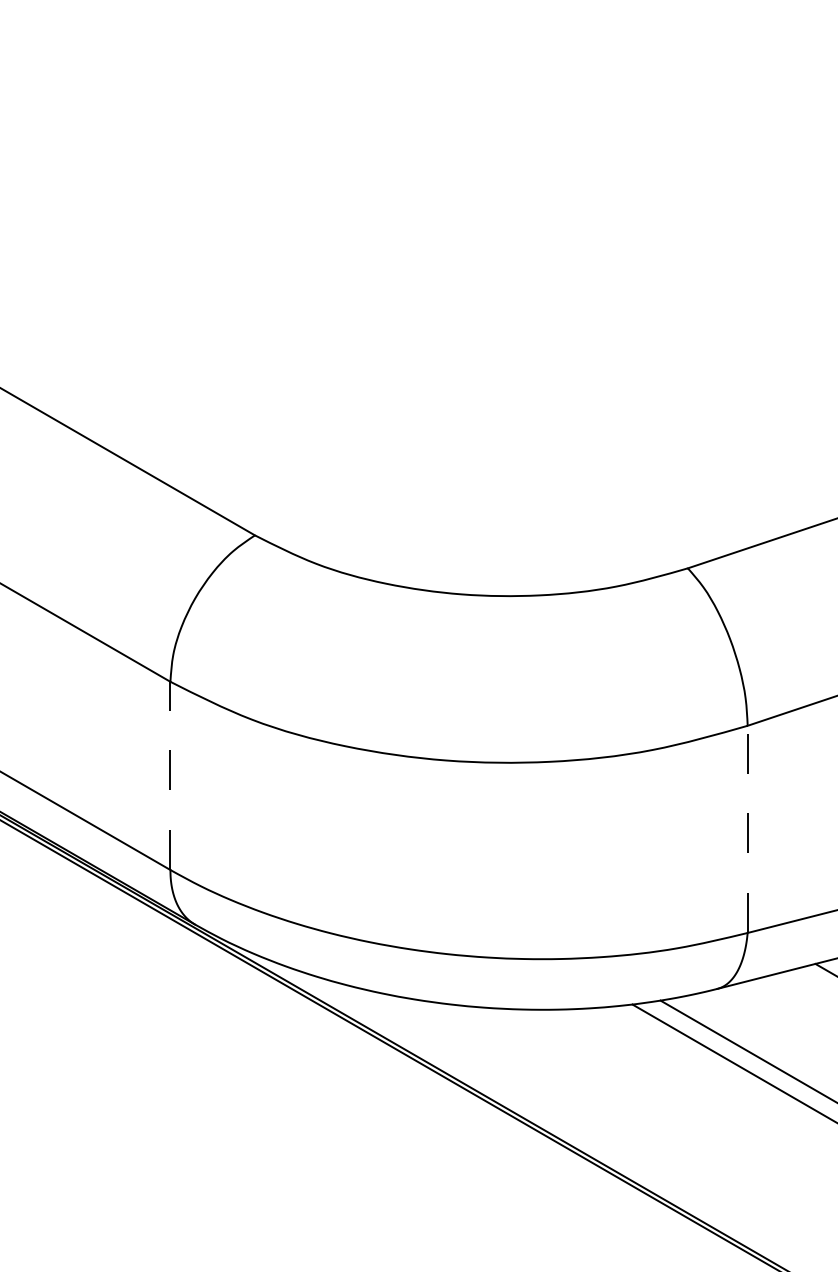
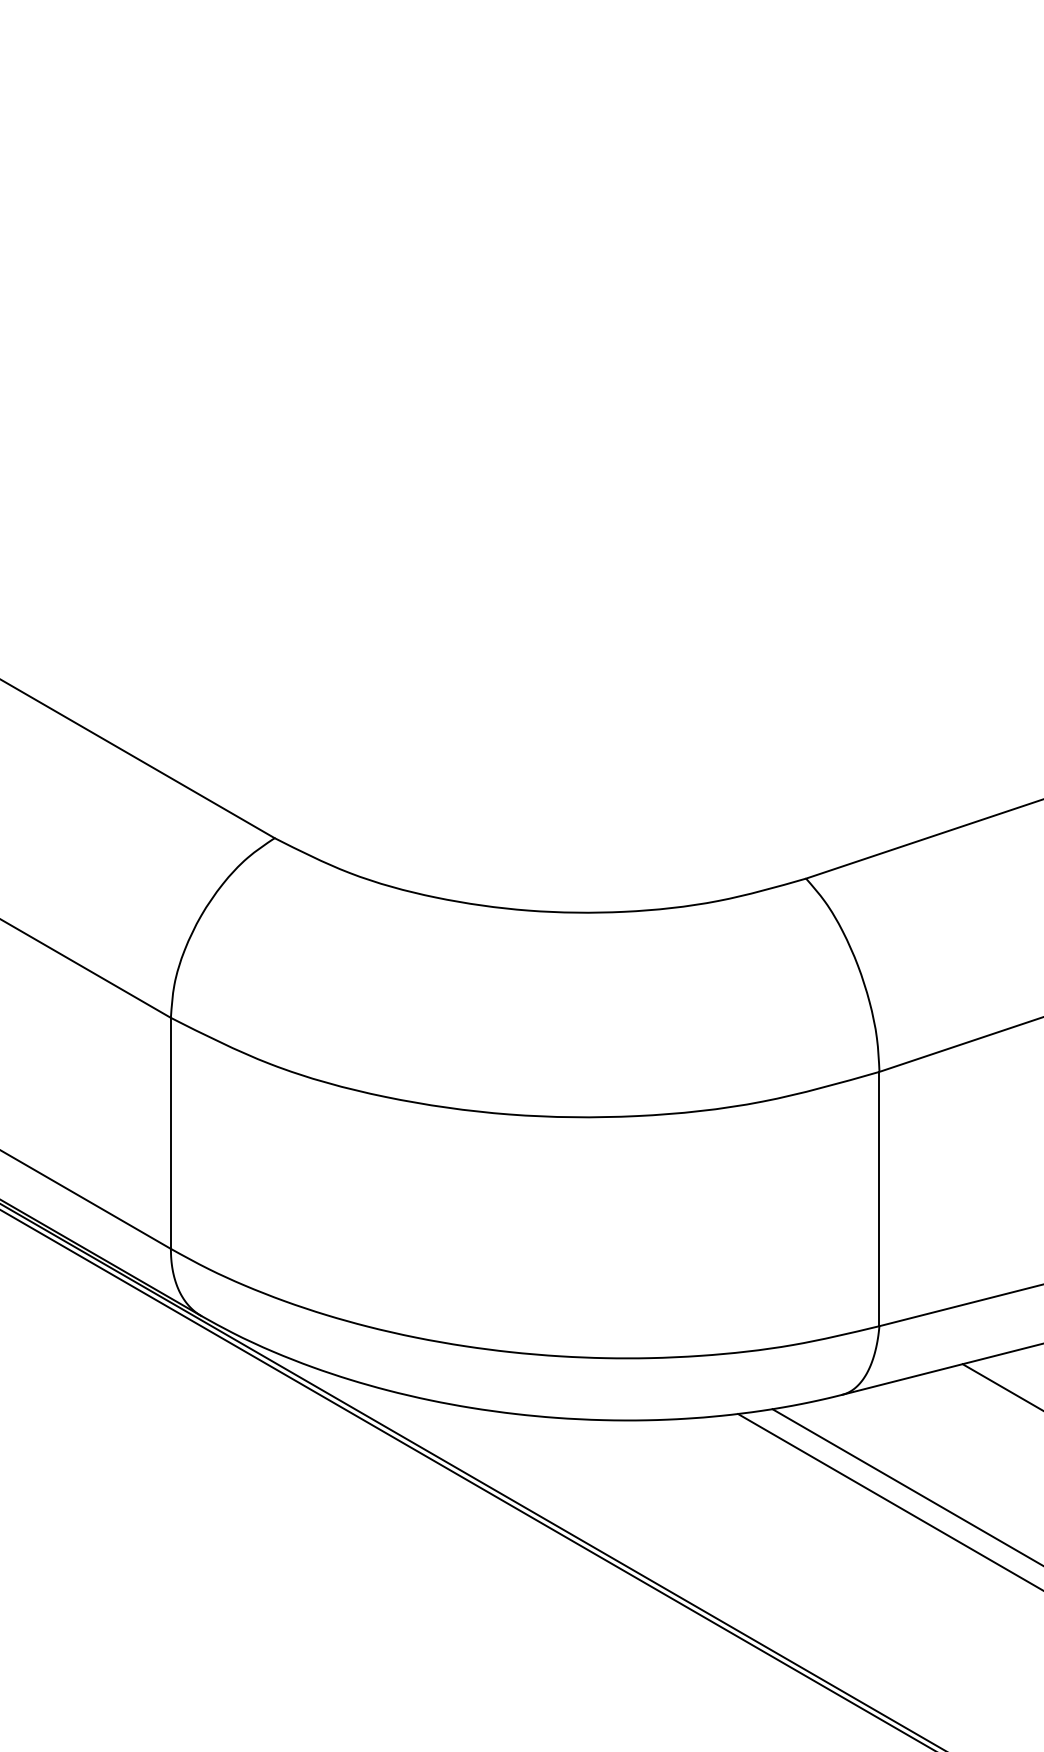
line: (170, 775) -> (170, 1133), dashed -> solid
line: (747, 828) -> (879, 1198), dashed -> solid

